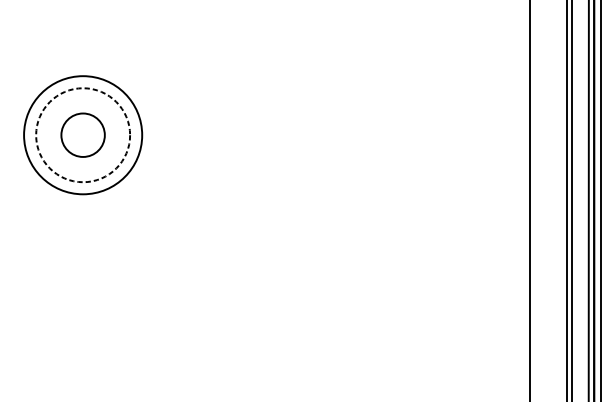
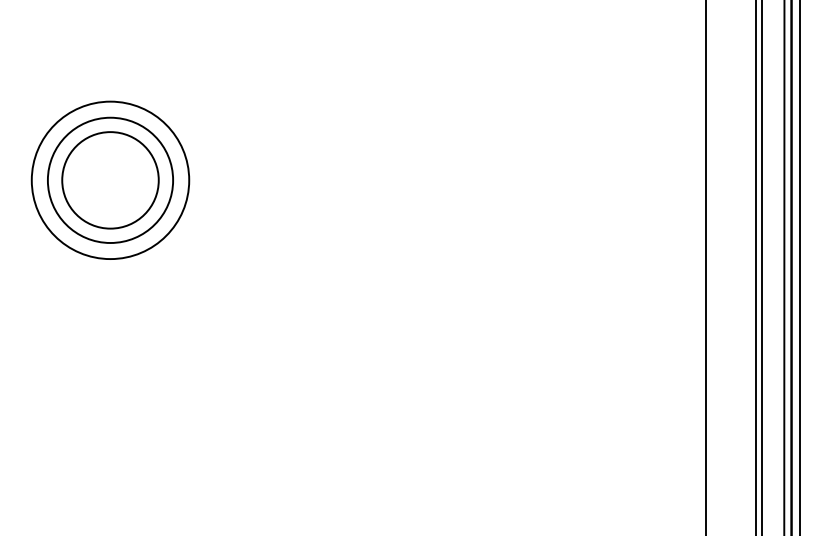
circle: (83, 135) -> (110, 180), dashed -> solid
circle: (83, 135) -> (110, 180), size x1.67

